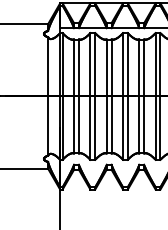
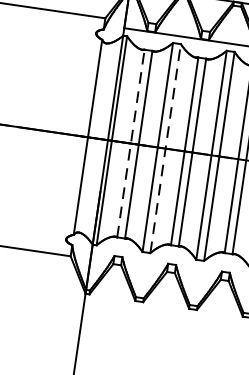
line: (95, 95) -> (166, 147), solid -> dashed
line: (74, 96) -> (131, 143), solid -> dashed

